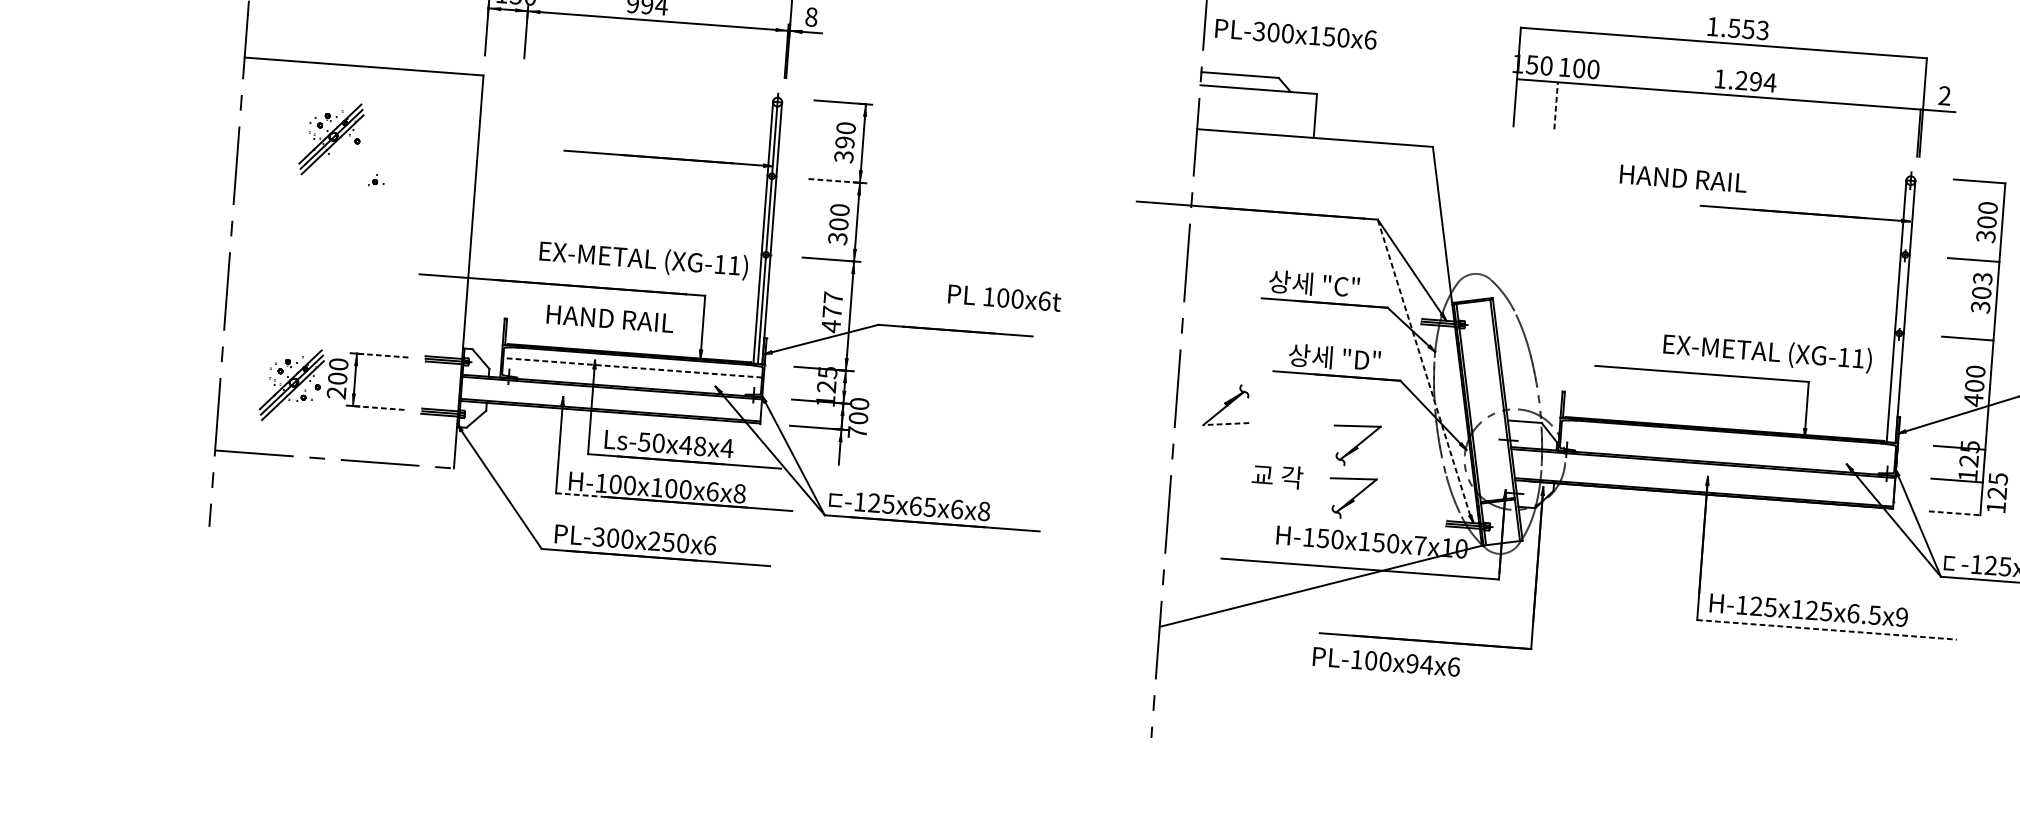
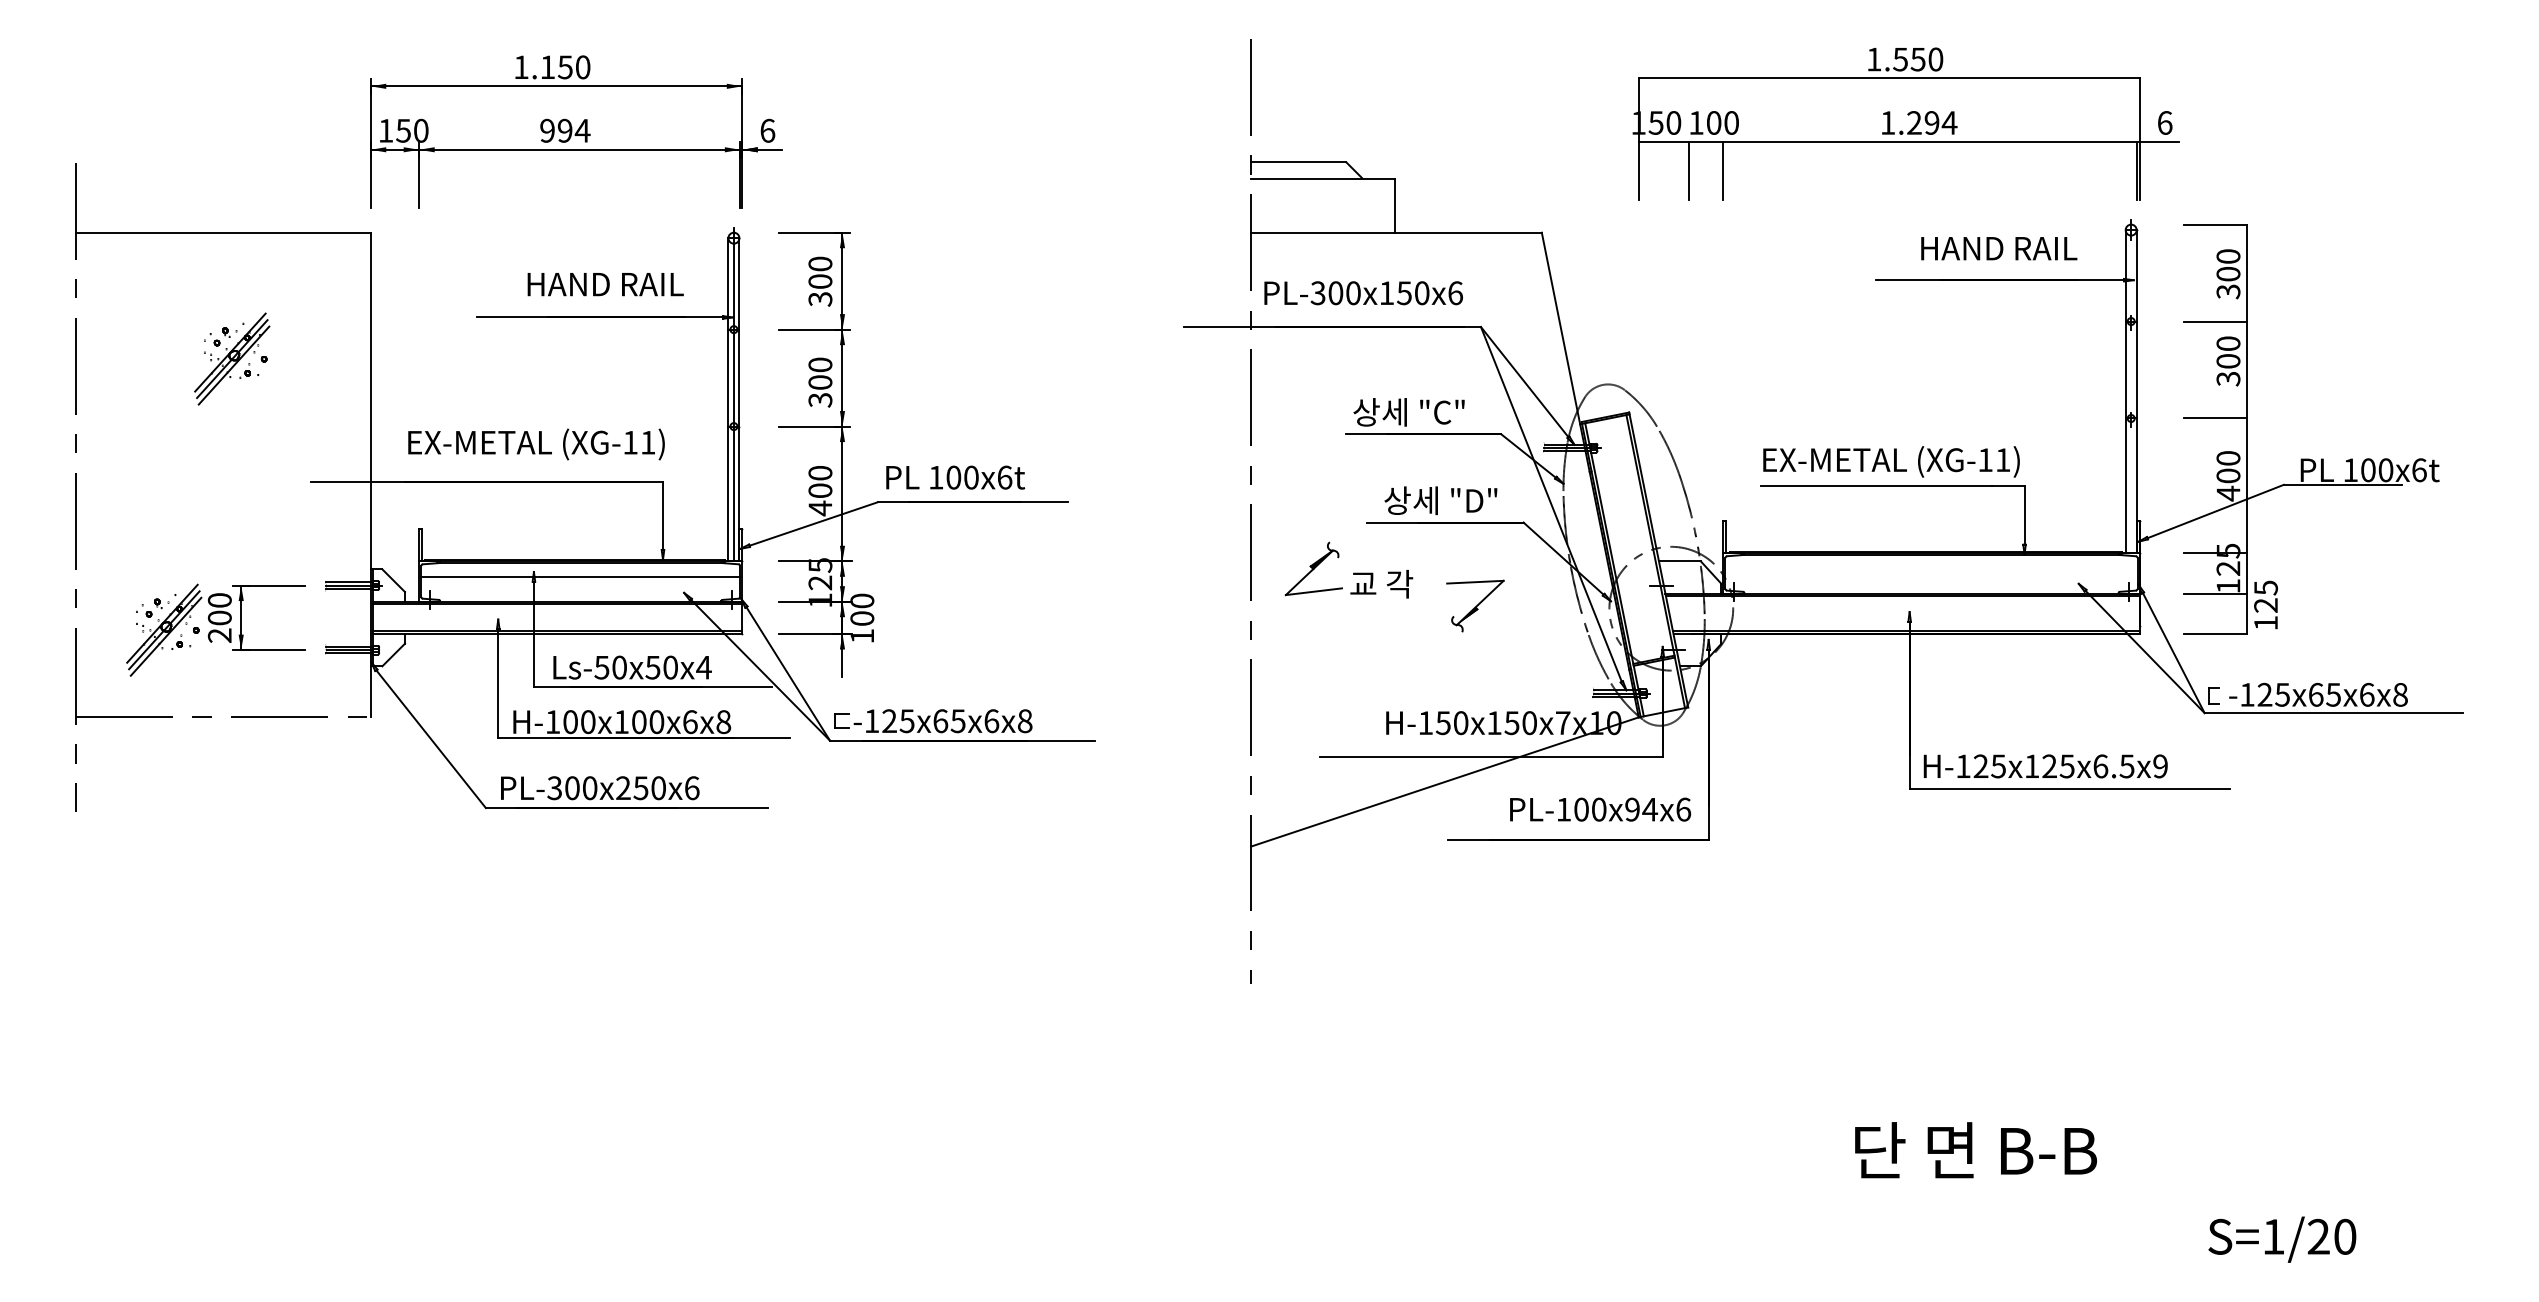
text: (811, 16) -> (767, 130), 8 -> 6
text: (1762, 30) -> (1935, 59), 1.553 -> 1.550
text: (1295, 34) -> (1363, 293), moved
text: (1944, 95) -> (2164, 122), 2 -> 6
line: (1556, 105) -> (1689, 170), dashed -> solid
line: (1583, 107) -> (1723, 170), added
part: (331, 138) -> (232, 358), moved
text: (845, 142) -> (820, 281), 390 -> 300
text: (1683, 178) -> (1999, 248), moved
line: (834, 180) -> (810, 329), dashed -> solid
text: (643, 260) -> (536, 444), moved
text: (1982, 278) -> (2228, 343), 303 -> 300
text: (1004, 297) -> (955, 477), moved
text: (832, 304) -> (820, 481), 477 -> 400
text: (610, 318) -> (605, 284), moved
text: (1767, 352) -> (1891, 461), moved
line: (382, 355) -> (272, 585), dashed -> solid
line: (632, 367) -> (580, 577), dashed -> solid
line: (1424, 367) -> (1551, 504), dashed -> solid
line: (378, 408) -> (272, 650), dashed -> solid
line: (1225, 423) -> (1313, 591), dashed -> solid
text: (856, 431) -> (861, 635), 700 -> 100
text: (692, 445) -> (661, 667), Ls-50x48x4 -> Ls-50x50x4
text: (1277, 476) -> (1381, 584), moved
line: (580, 495) -> (528, 738), dashed -> solid
part: (1352, 497) -> (1475, 670), removed
line: (1954, 513) -> (2215, 634), dashed -> solid
line: (1827, 629) -> (2070, 788), dashed -> solid
text: (1386, 661) -> (1600, 809), moved

